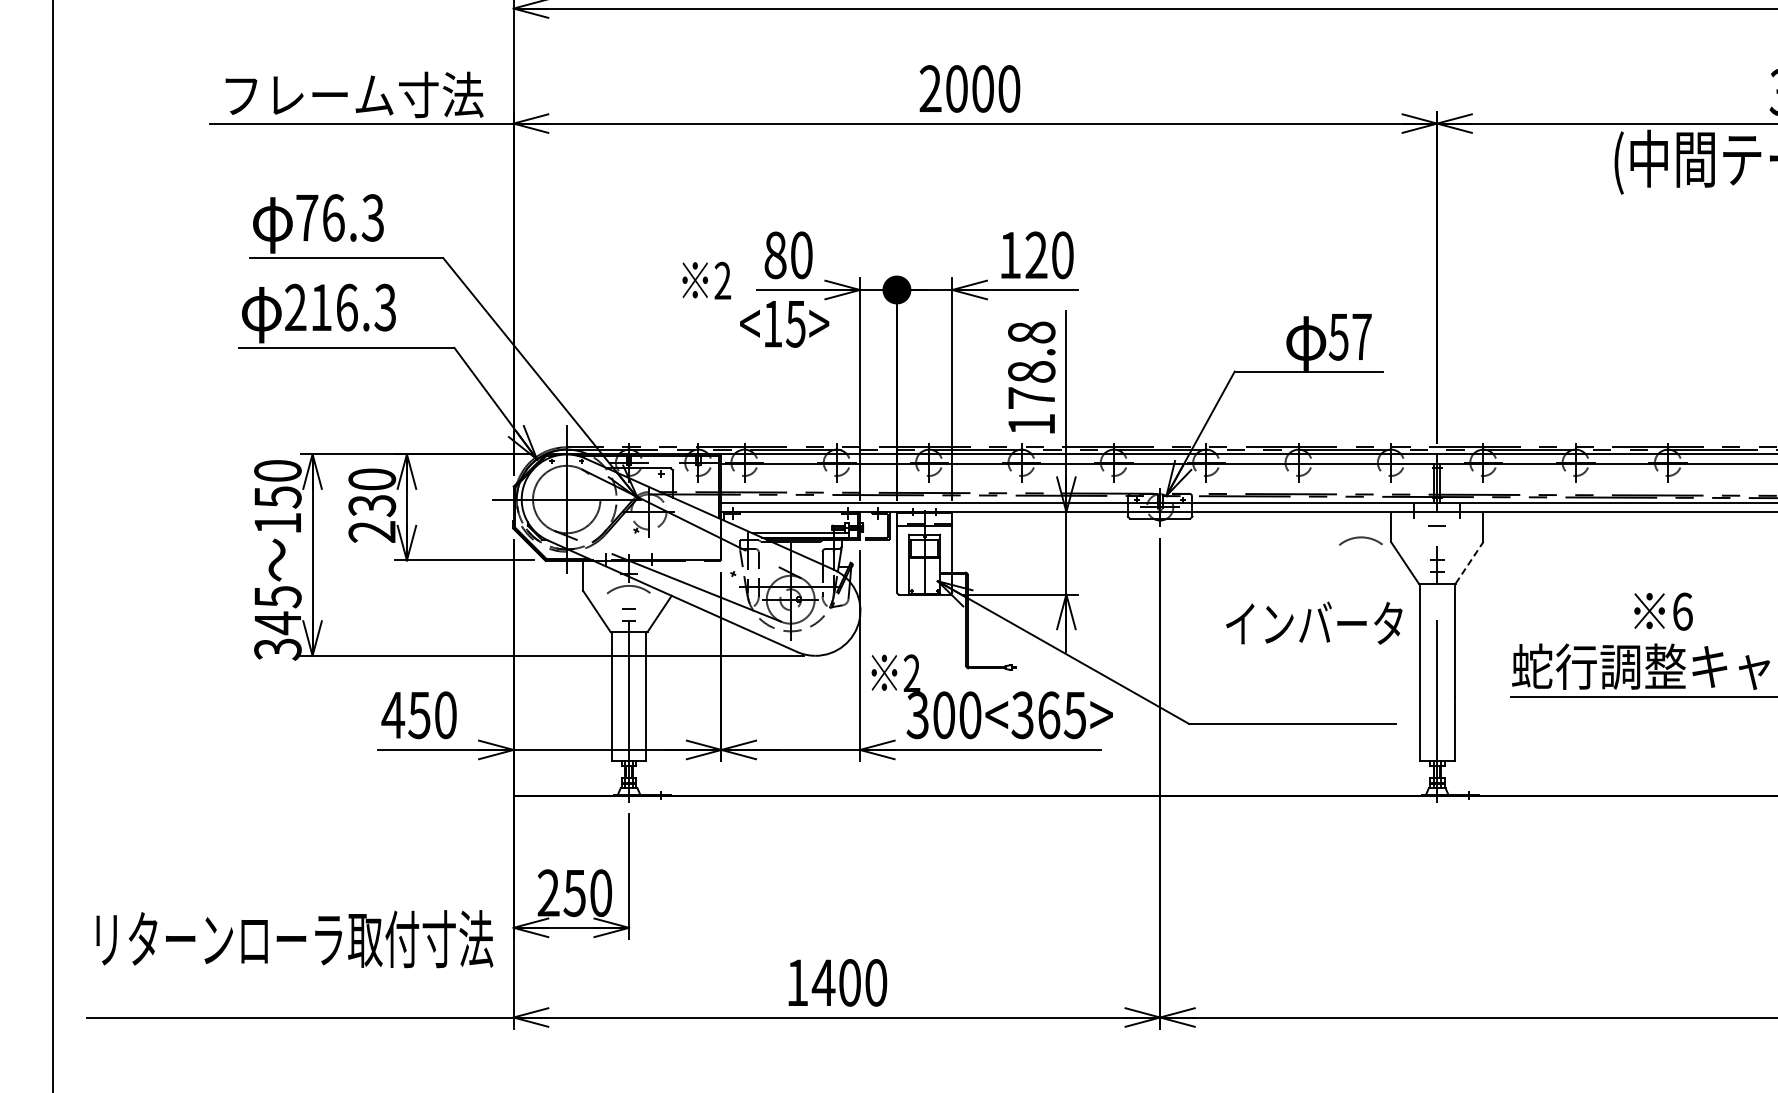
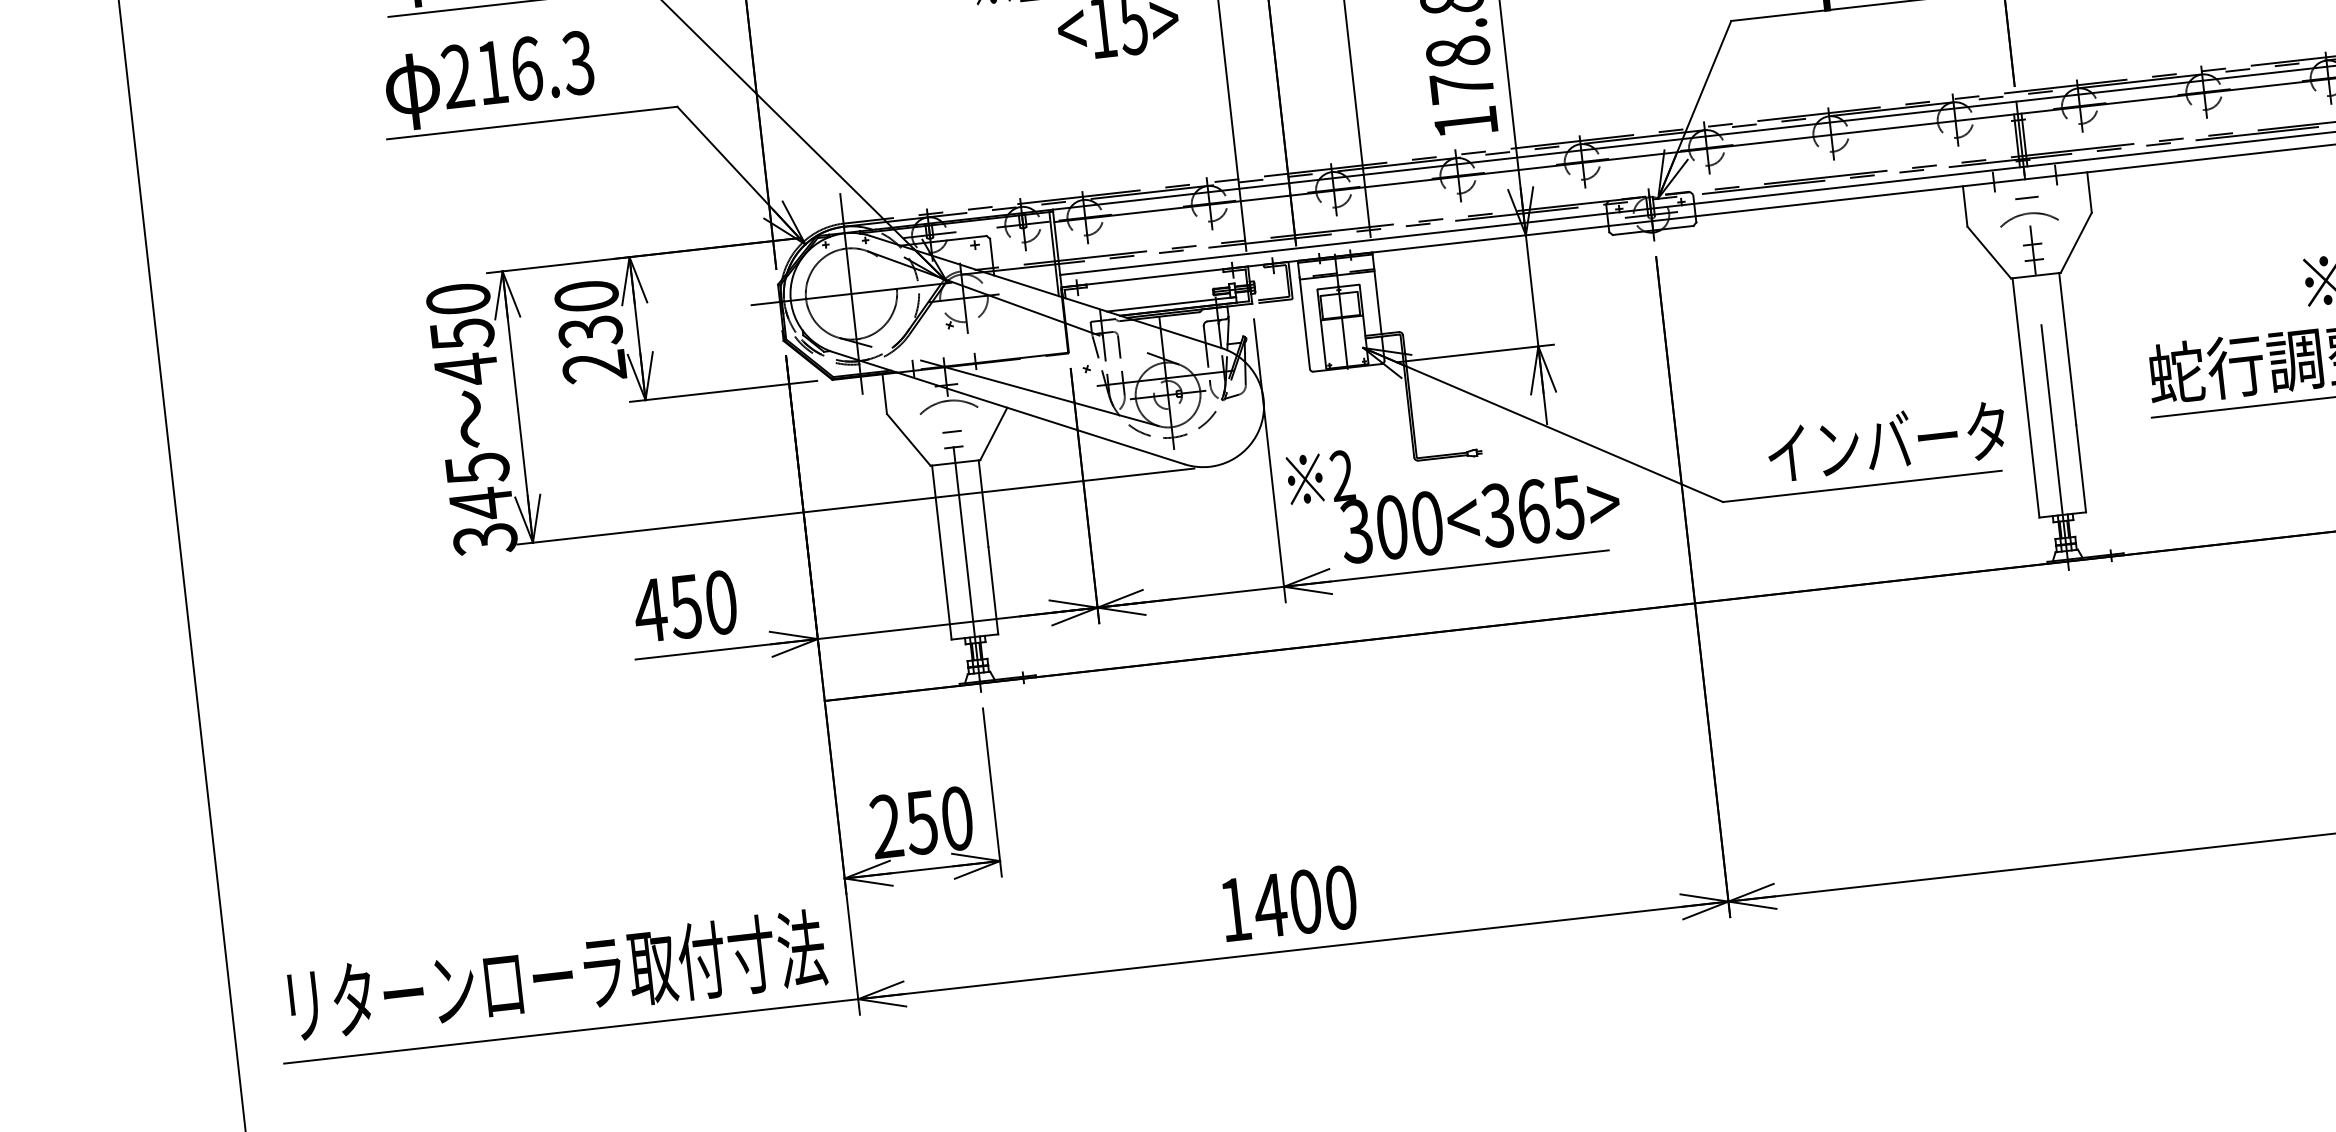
text: (277, 523) -> (465, 369), 150 -> 450
arc: (1360, 538) -> (2028, 215), moved
line: (1469, 562) -> (2076, 242), dashed -> solid
text: (1314, 622) -> (1887, 440), moved
text: (294, 939) -> (557, 977), moved

